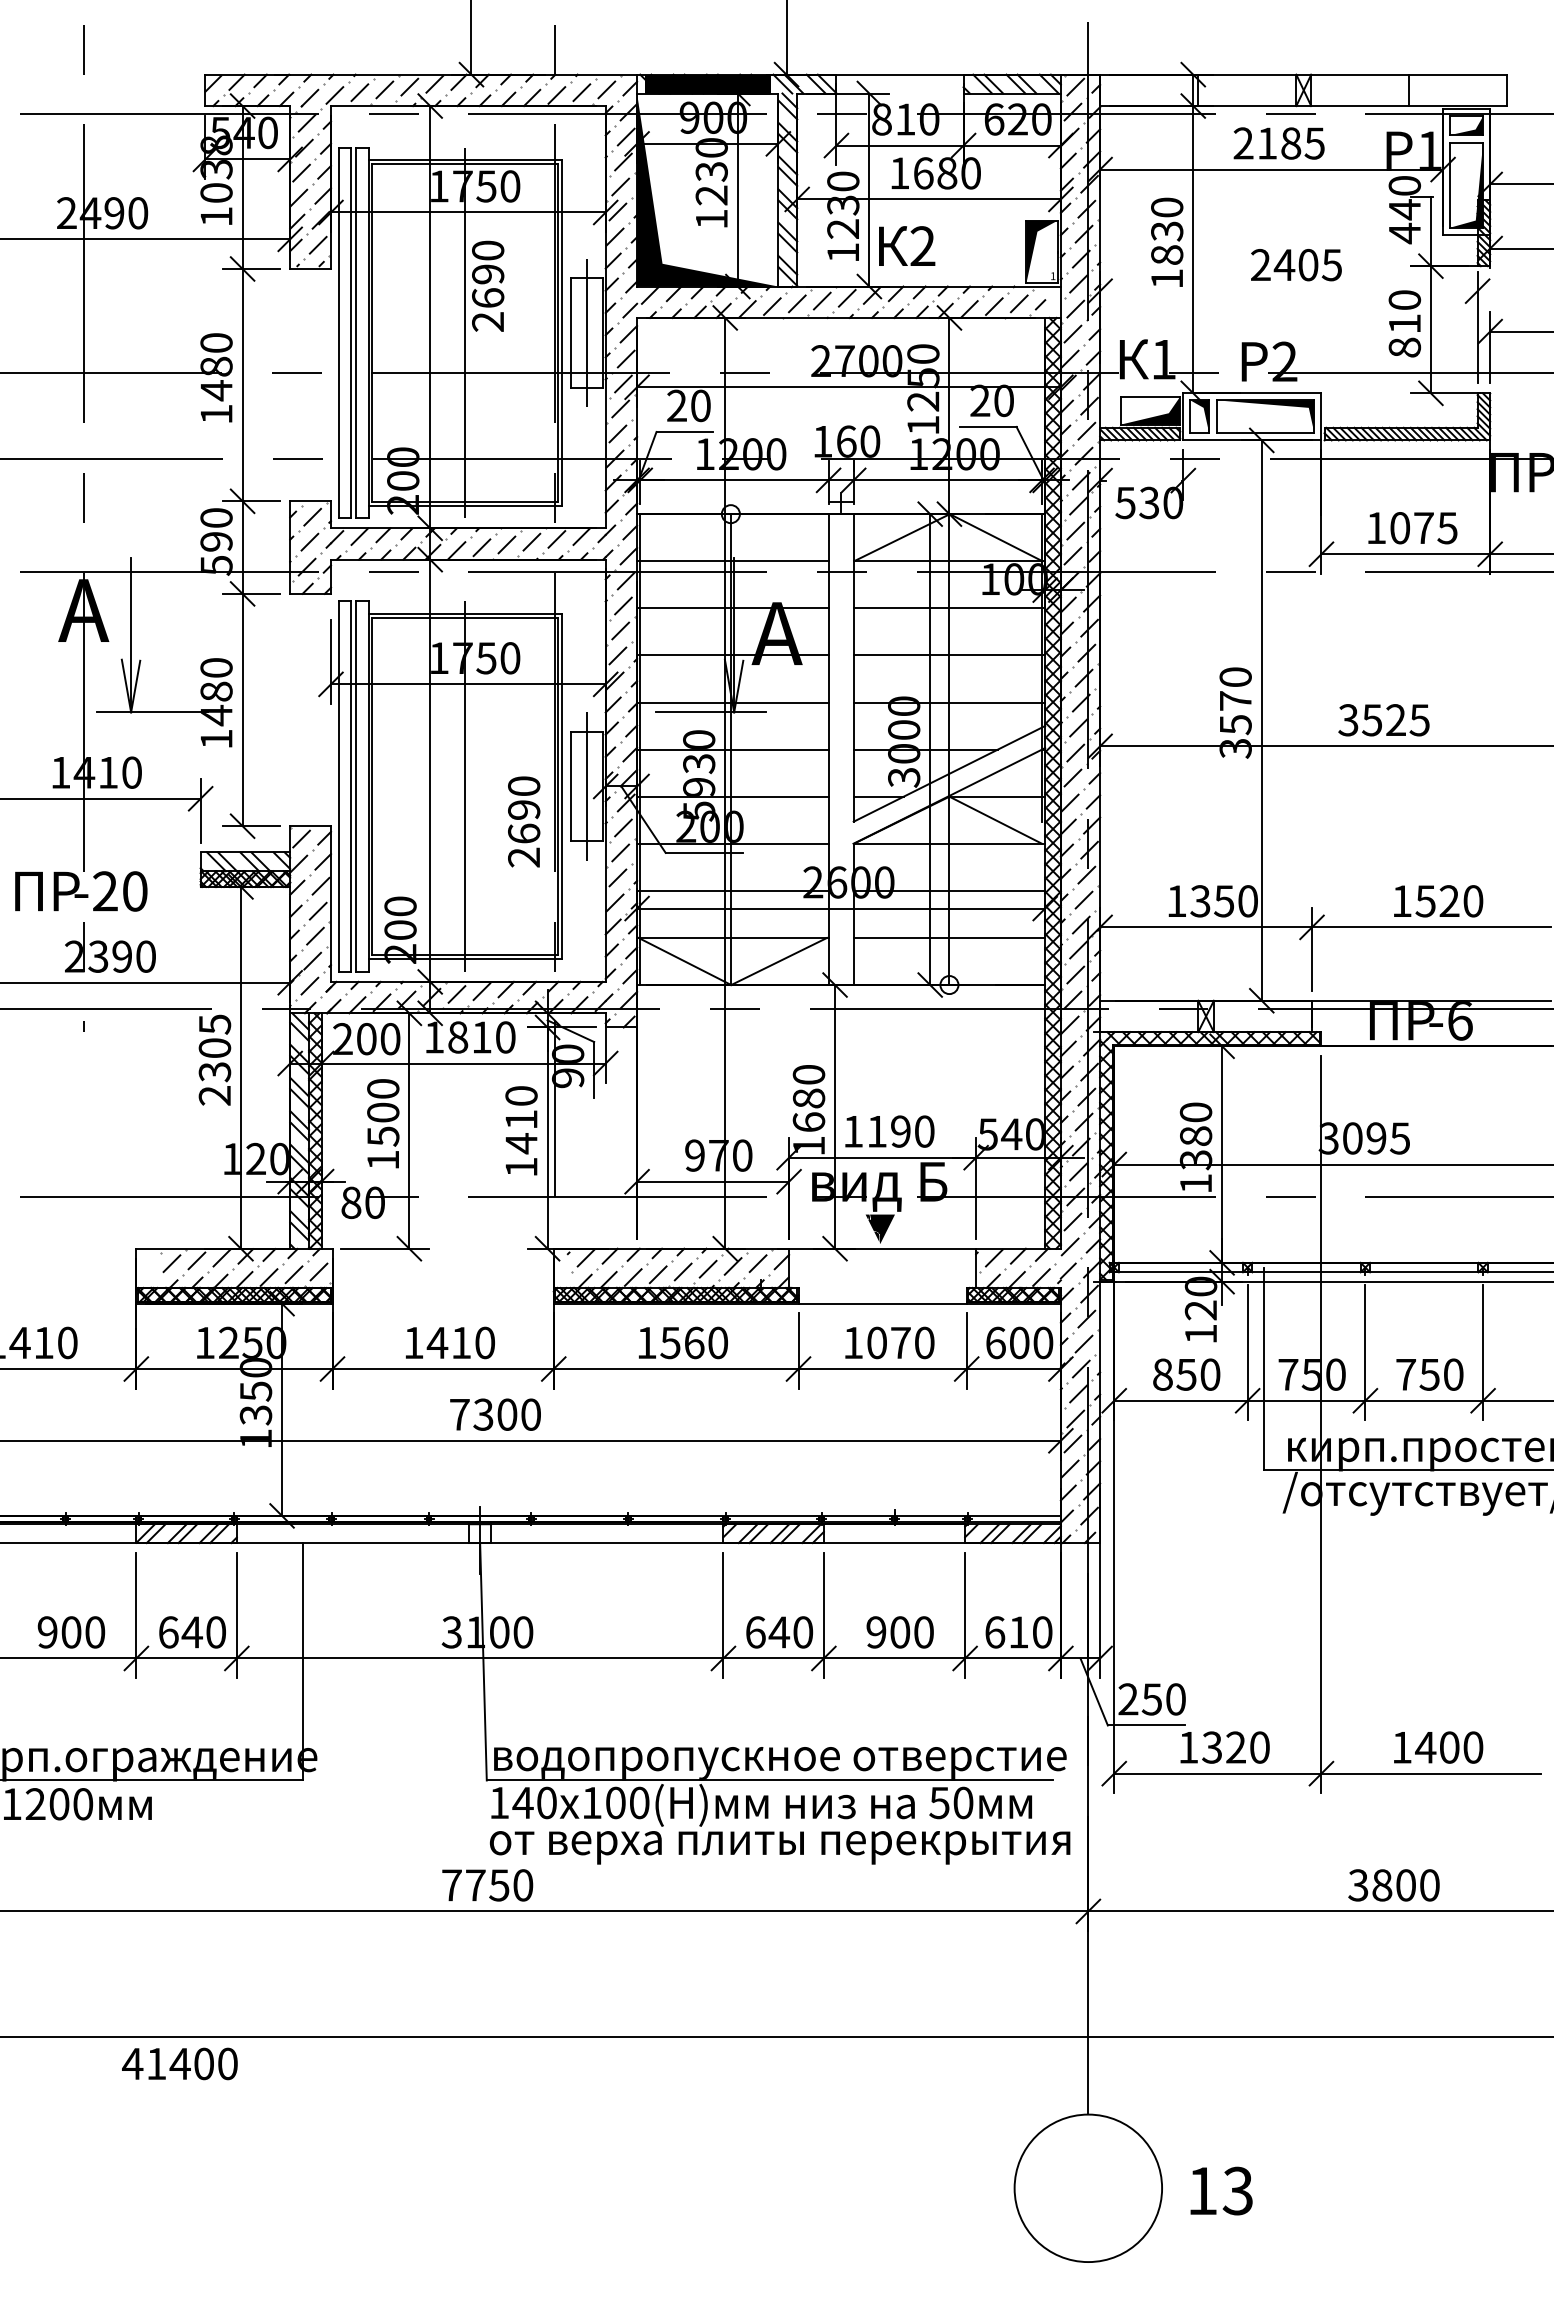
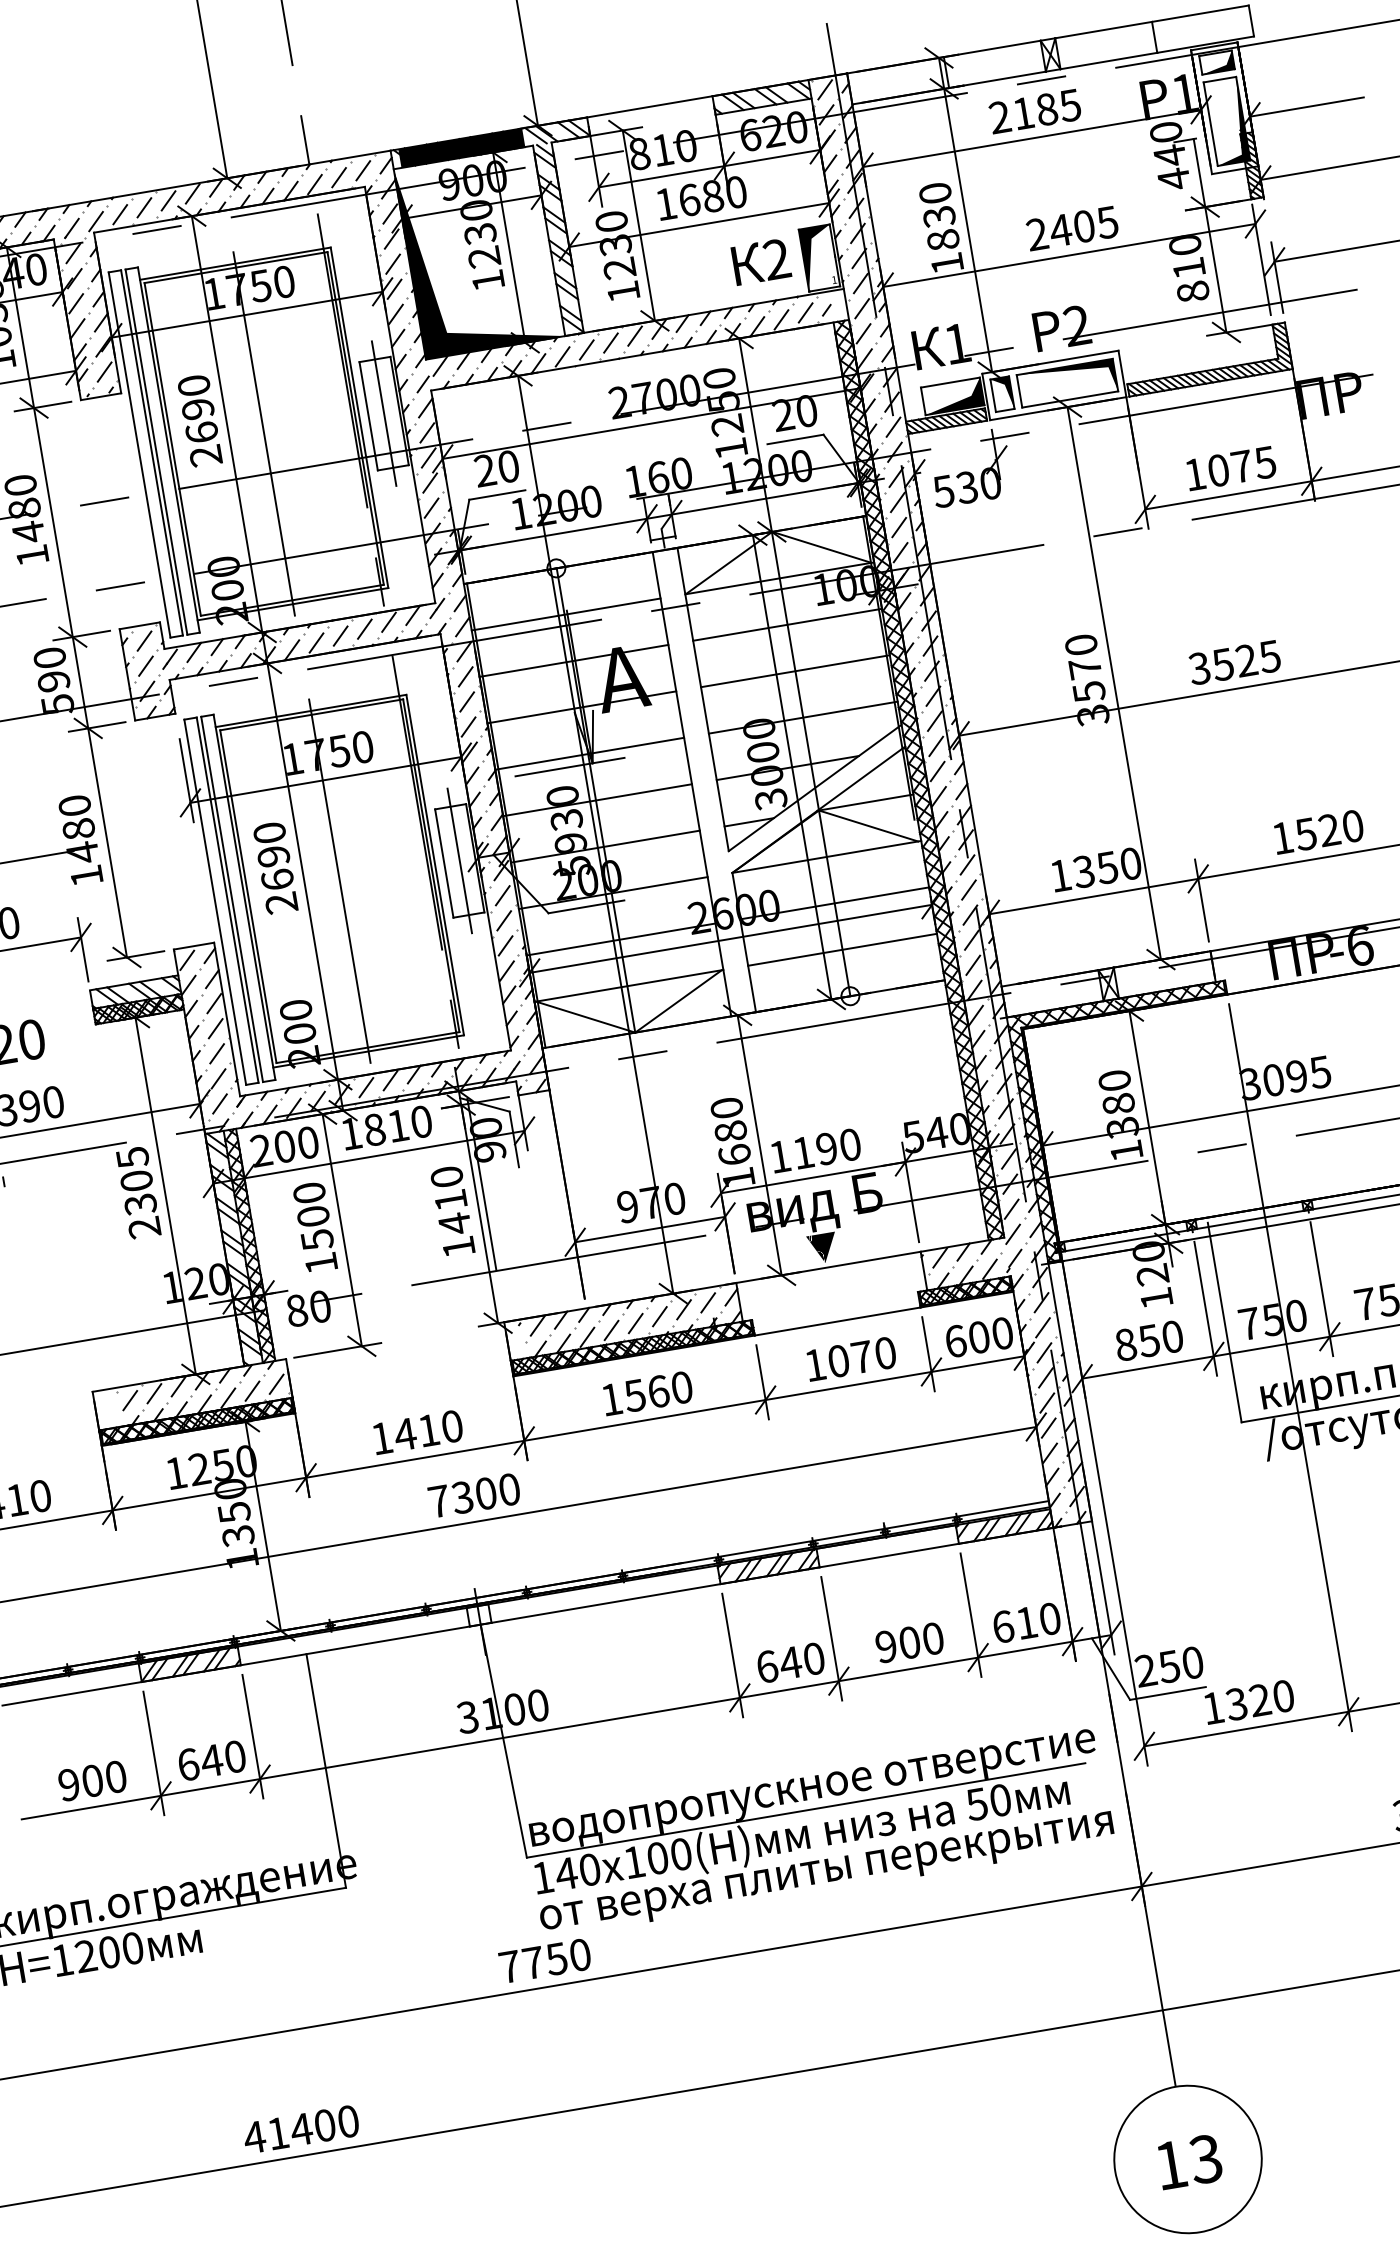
text: (907, 245) -> (761, 261), moved
text: (488, 285) -> (200, 420), moved
line: (1288, 291) -> (1069, 255), added
text: (524, 821) -> (275, 867), moved
text: (179, 2063) -> (300, 2129), moved
text: (1221, 2190) -> (1189, 2161), moved

